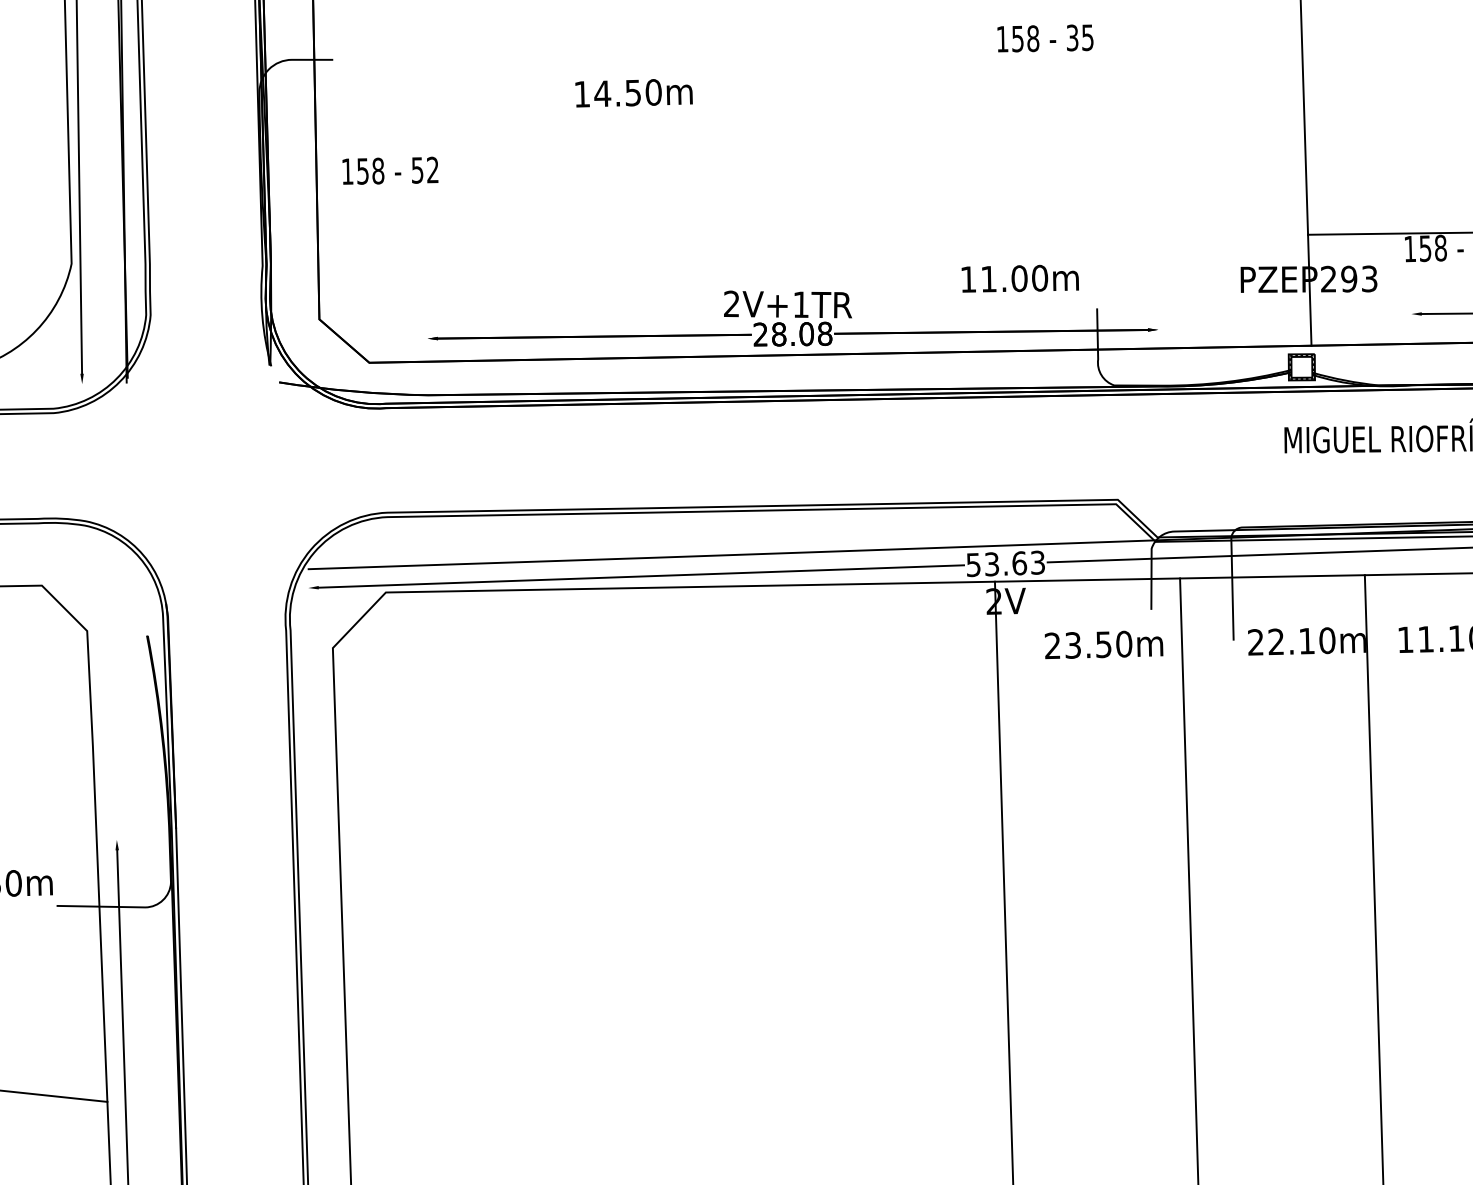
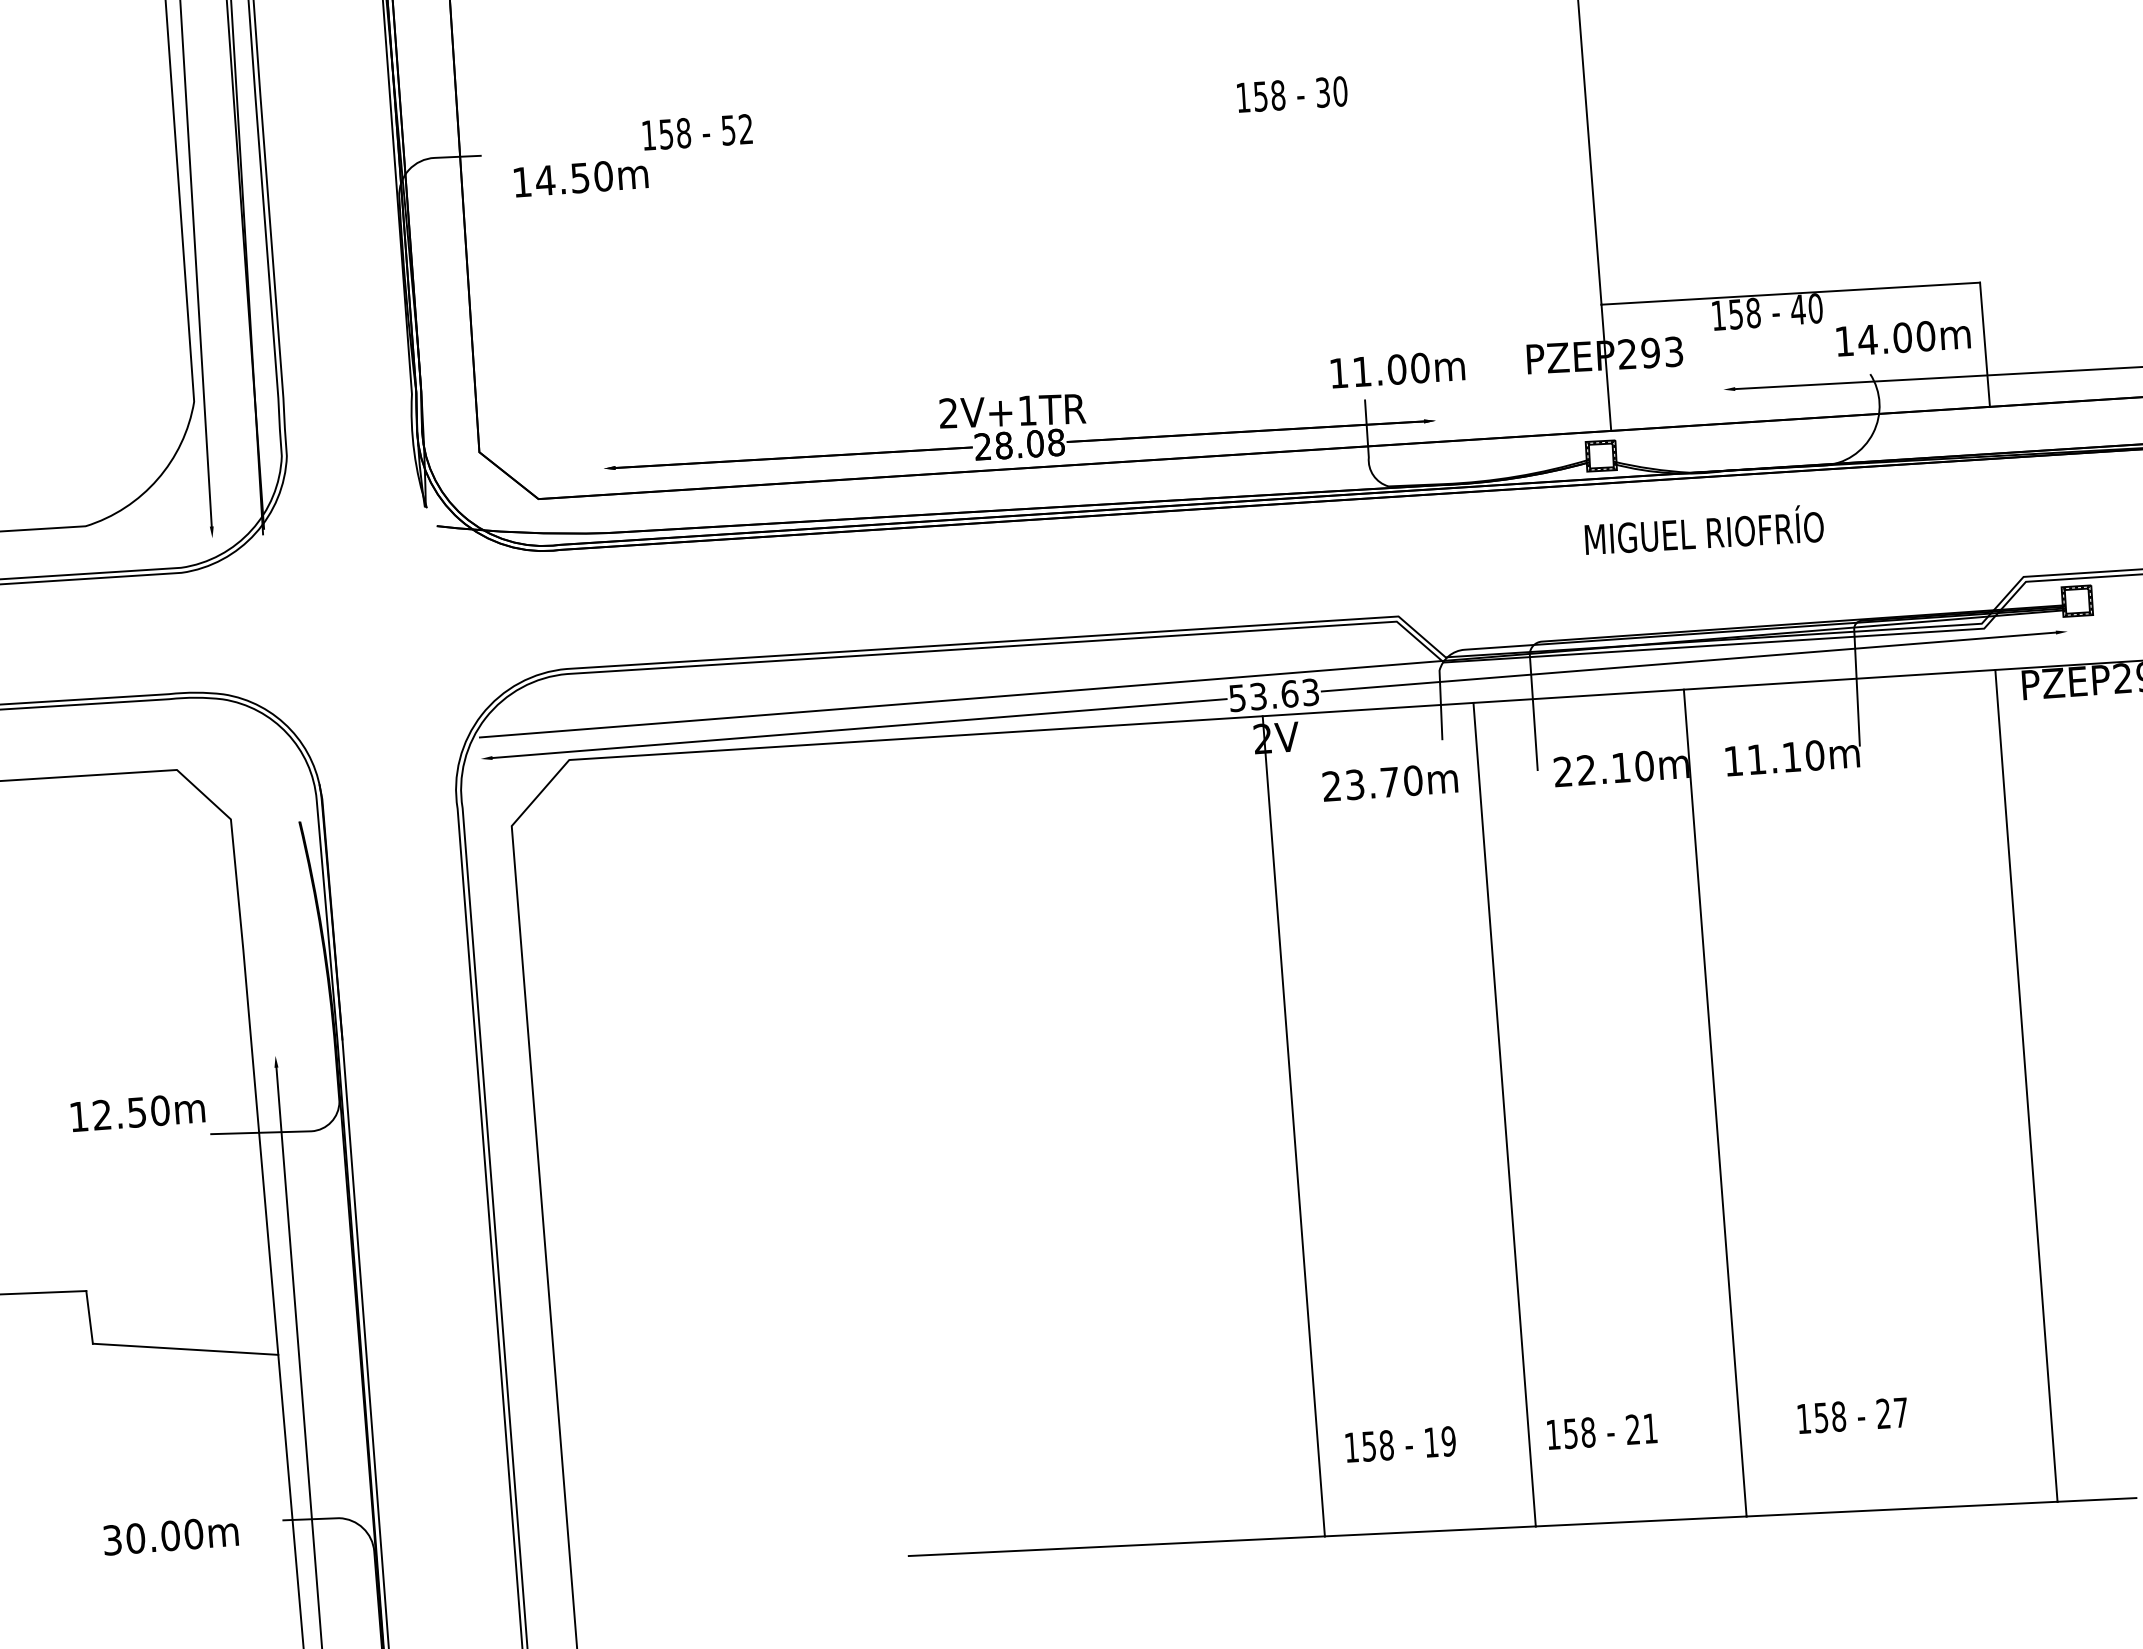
text: (1087, 37) -> (1340, 91), 35 -> 30
text: (633, 94) -> (580, 179), moved
text: (390, 171) -> (697, 132), moved
text: (1019, 279) -> (1397, 370), moved
text: (1103, 644) -> (1389, 782), 23.50m -> 23.70m

